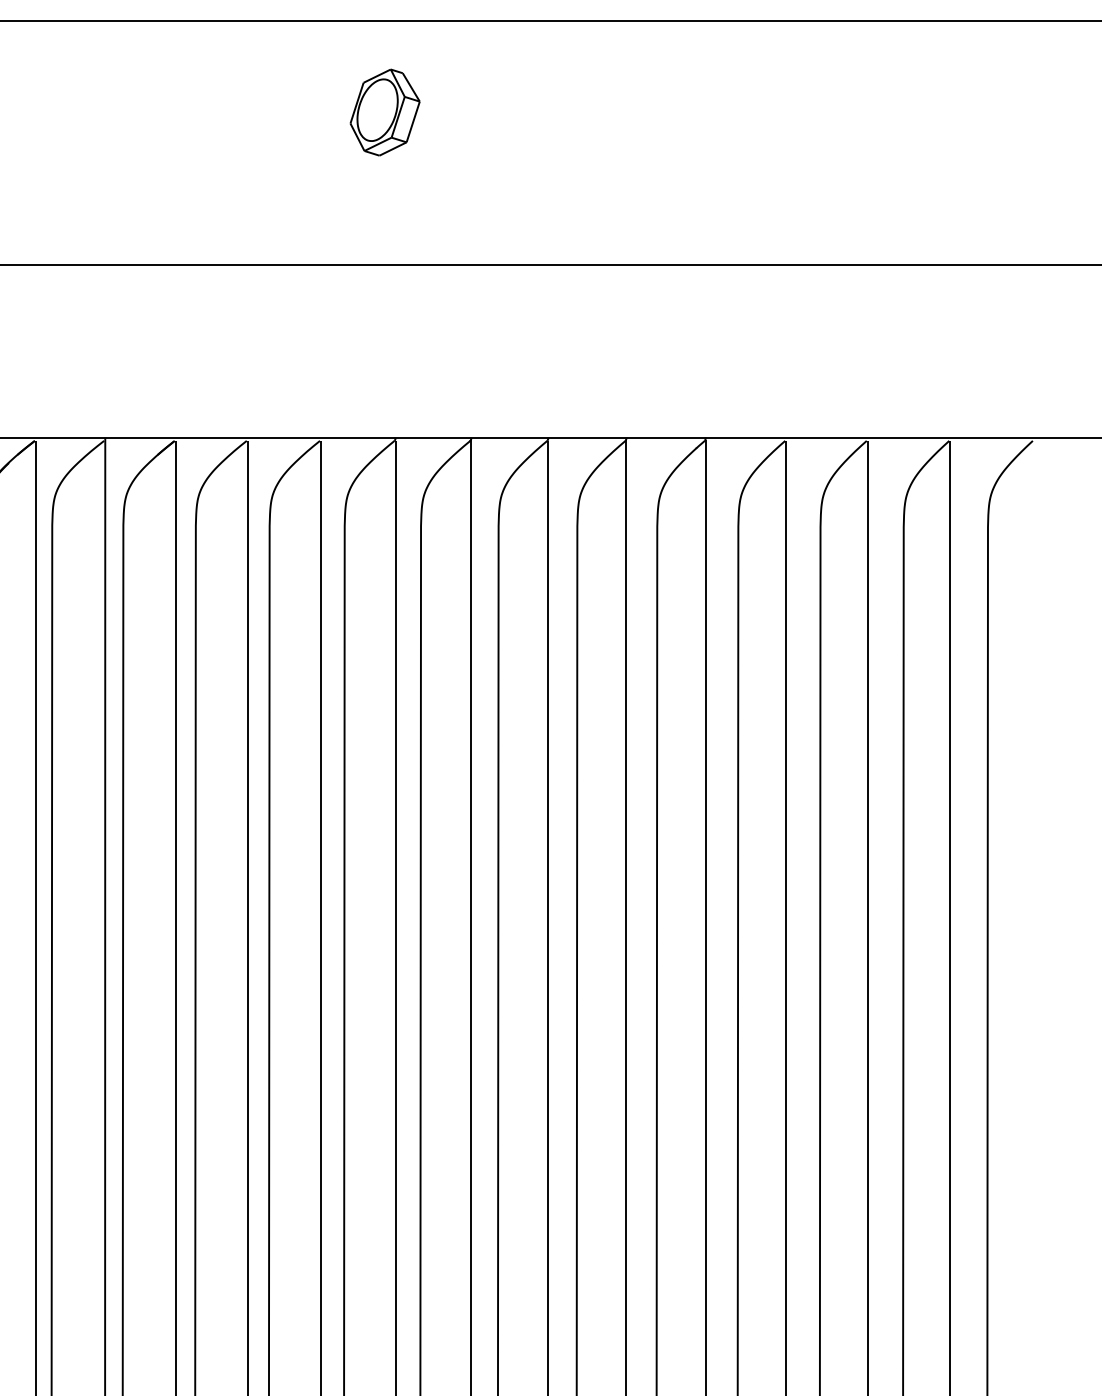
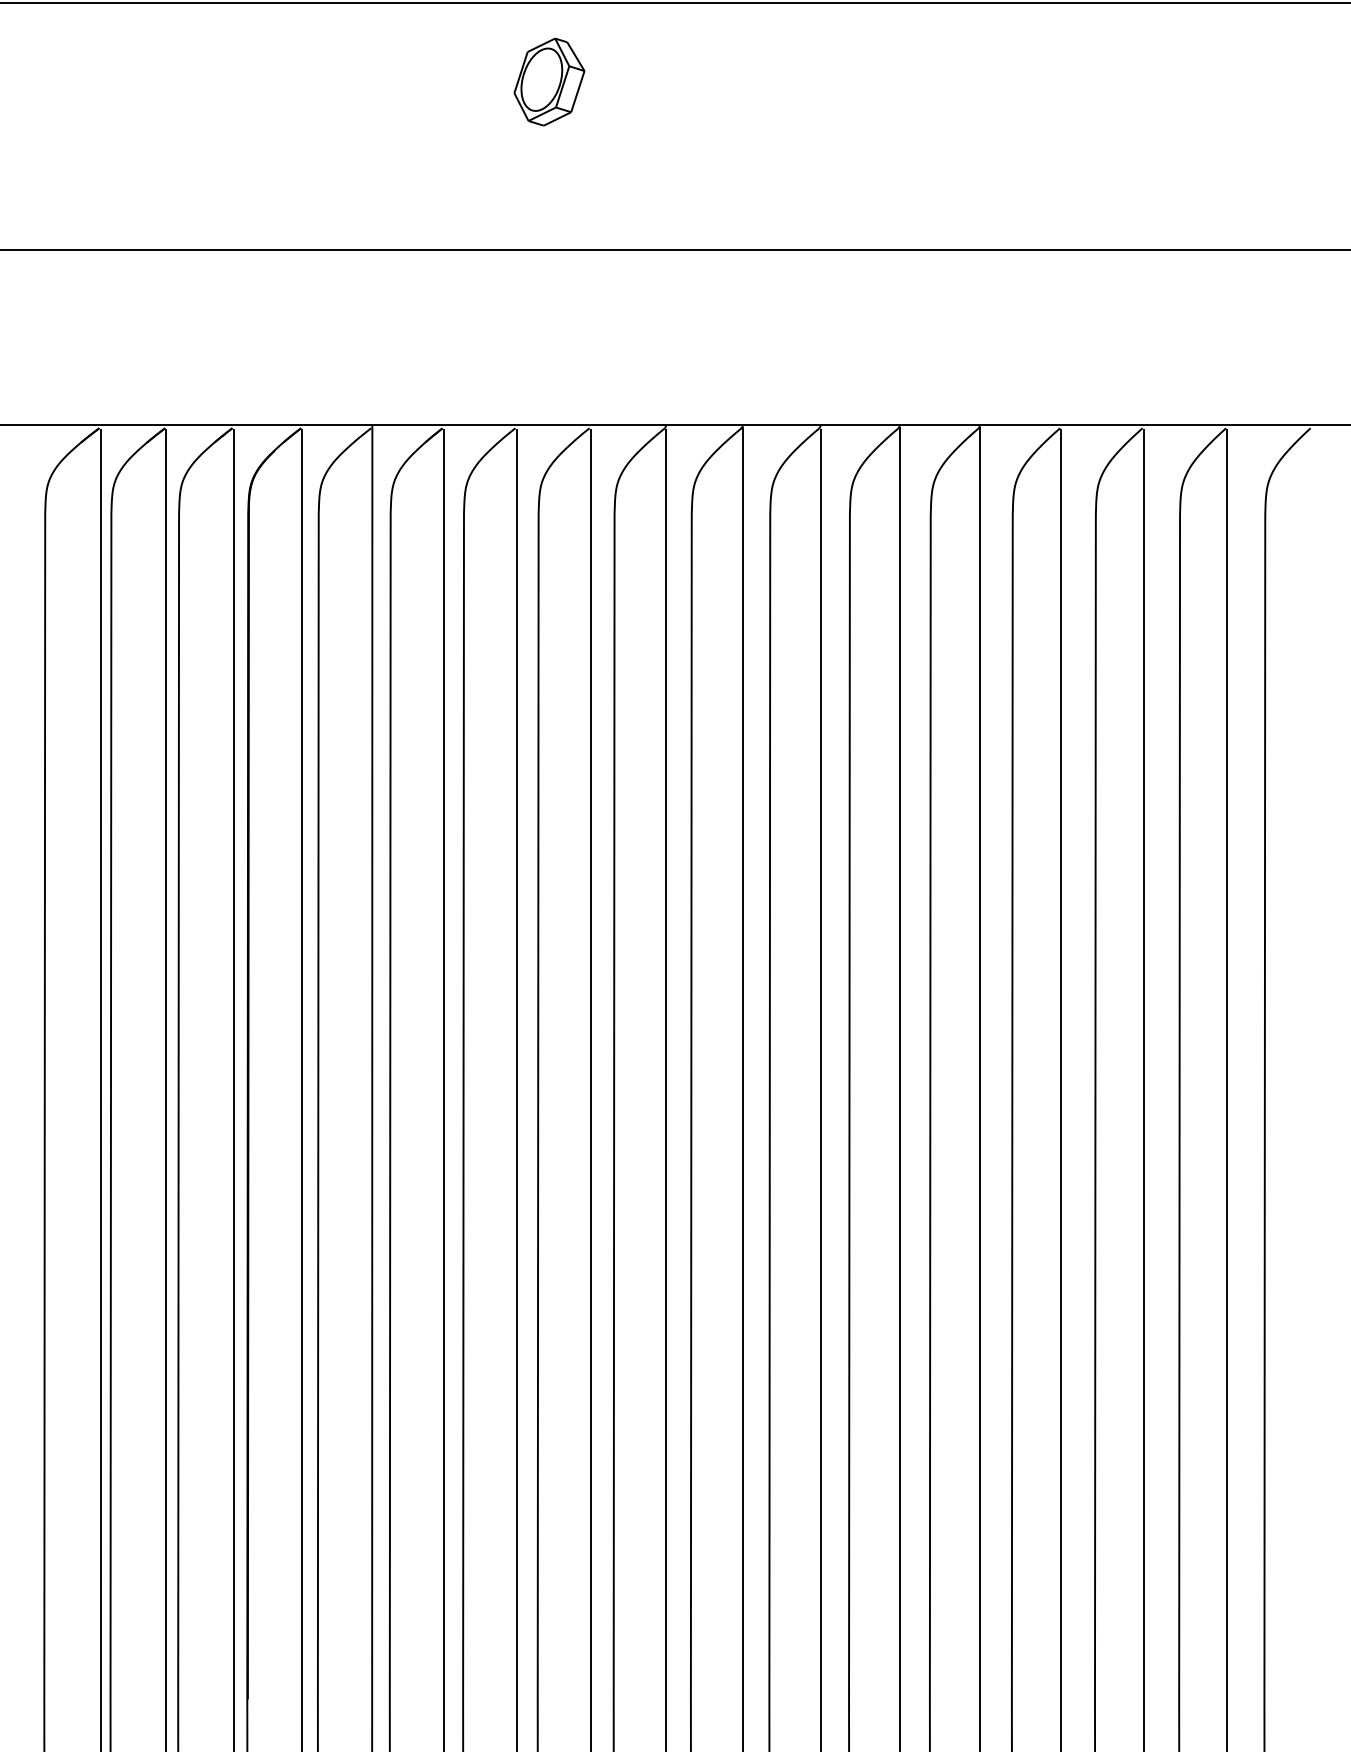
part: (385, 111) -> (549, 81), moved

